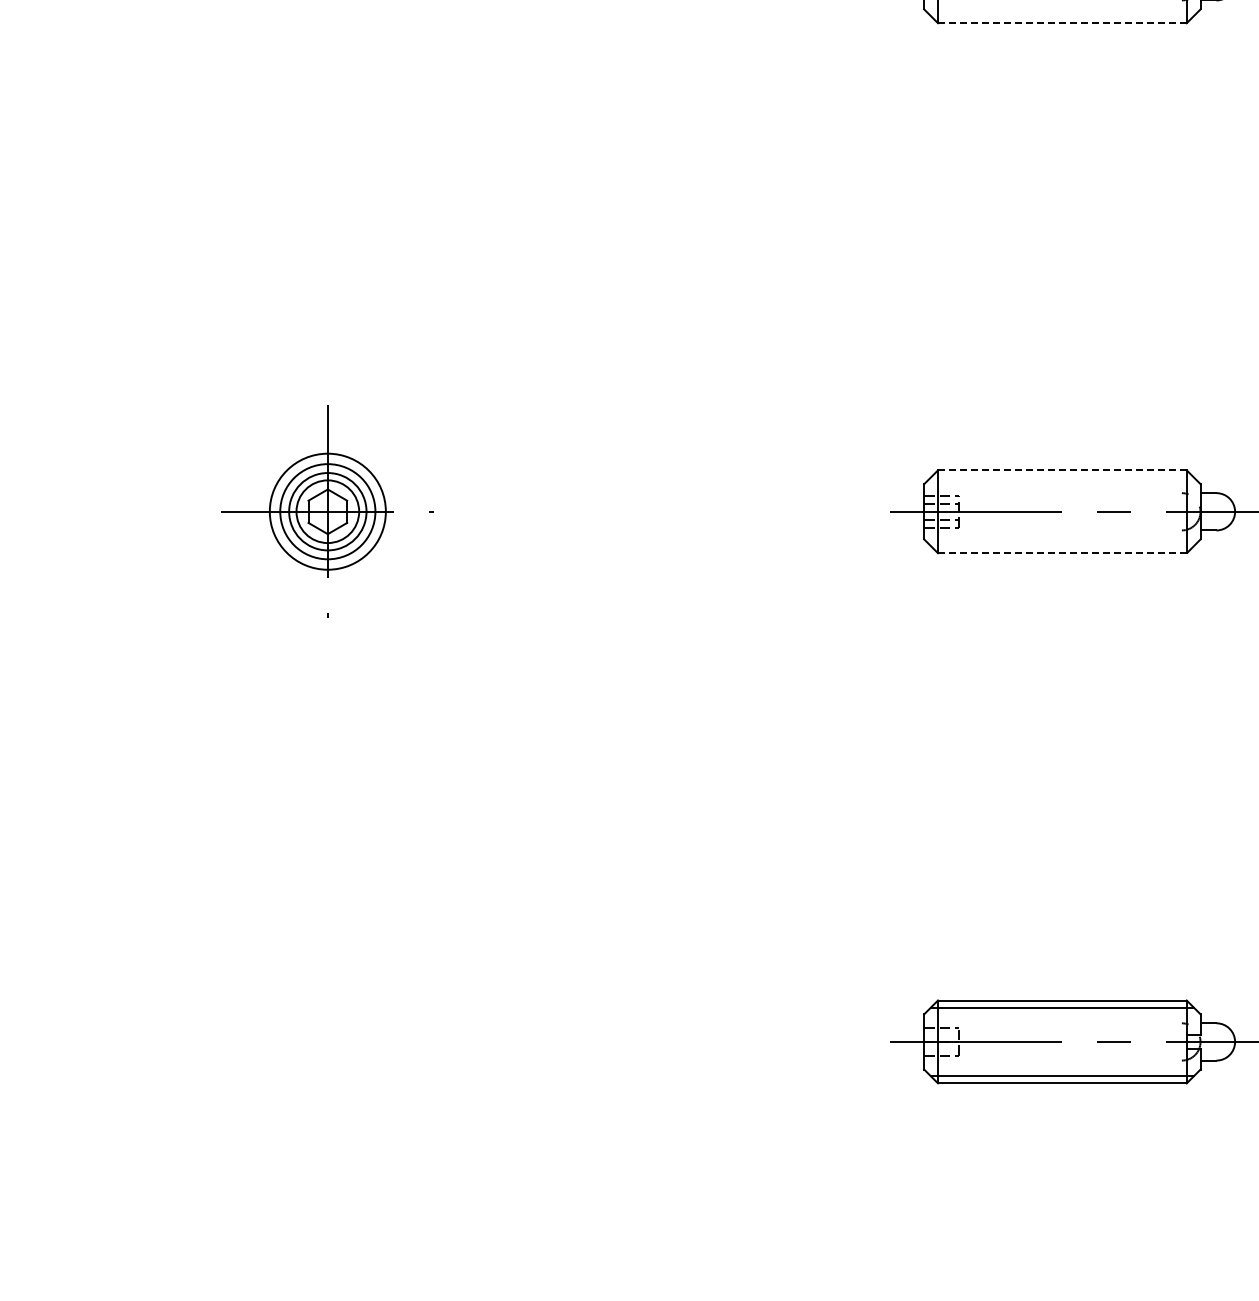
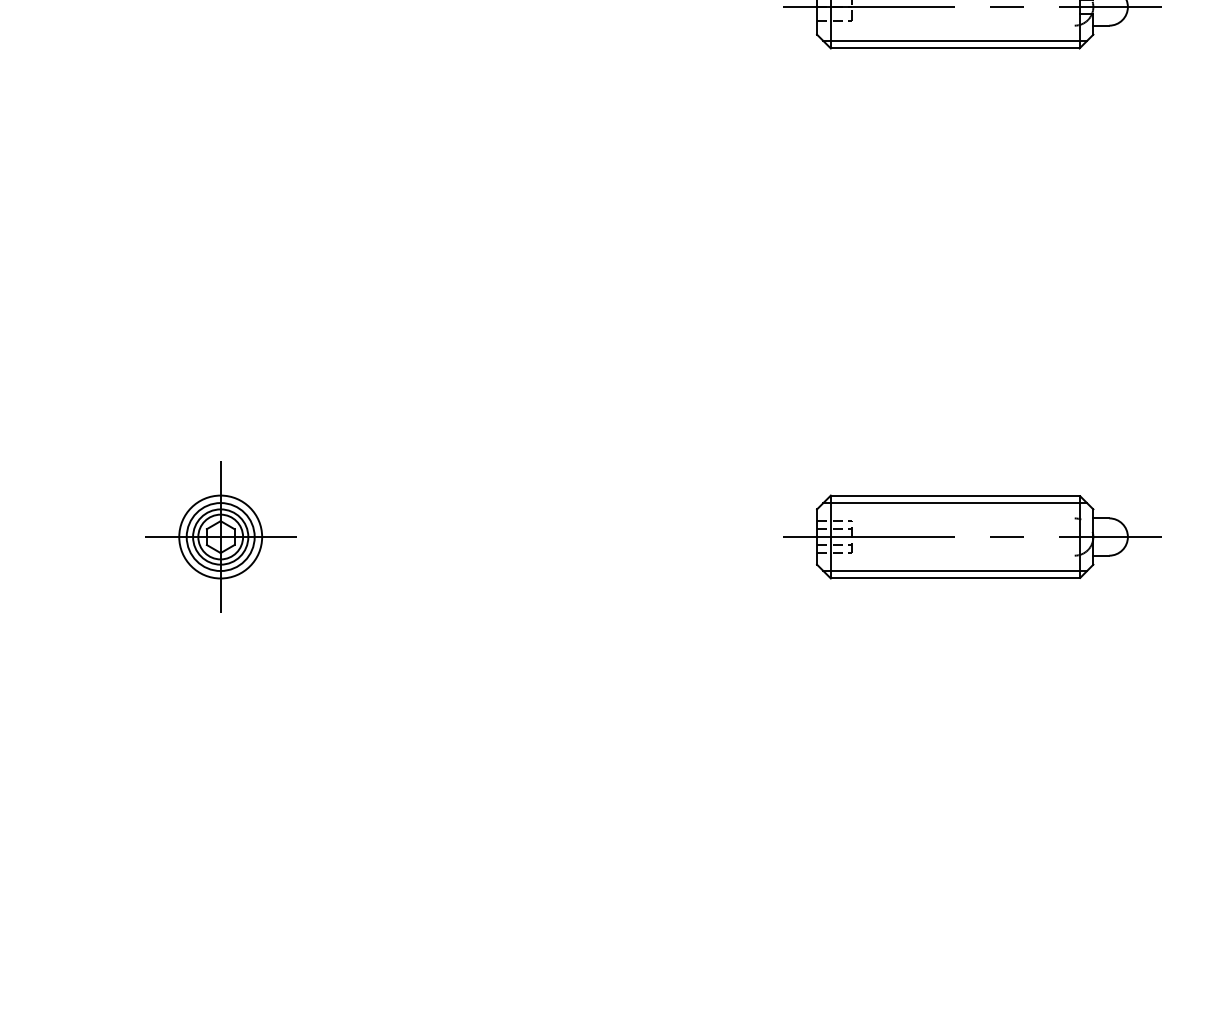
line: (1062, 15) -> (955, 40), added
line: (1061, 23) -> (954, 48), dashed -> solid
line: (1061, 470) -> (954, 495), dashed -> solid
line: (1062, 477) -> (955, 502), added
part: (327, 511) -> (220, 536), size x0.71
line: (1062, 545) -> (955, 570), added
line: (1061, 553) -> (954, 578), dashed -> solid

